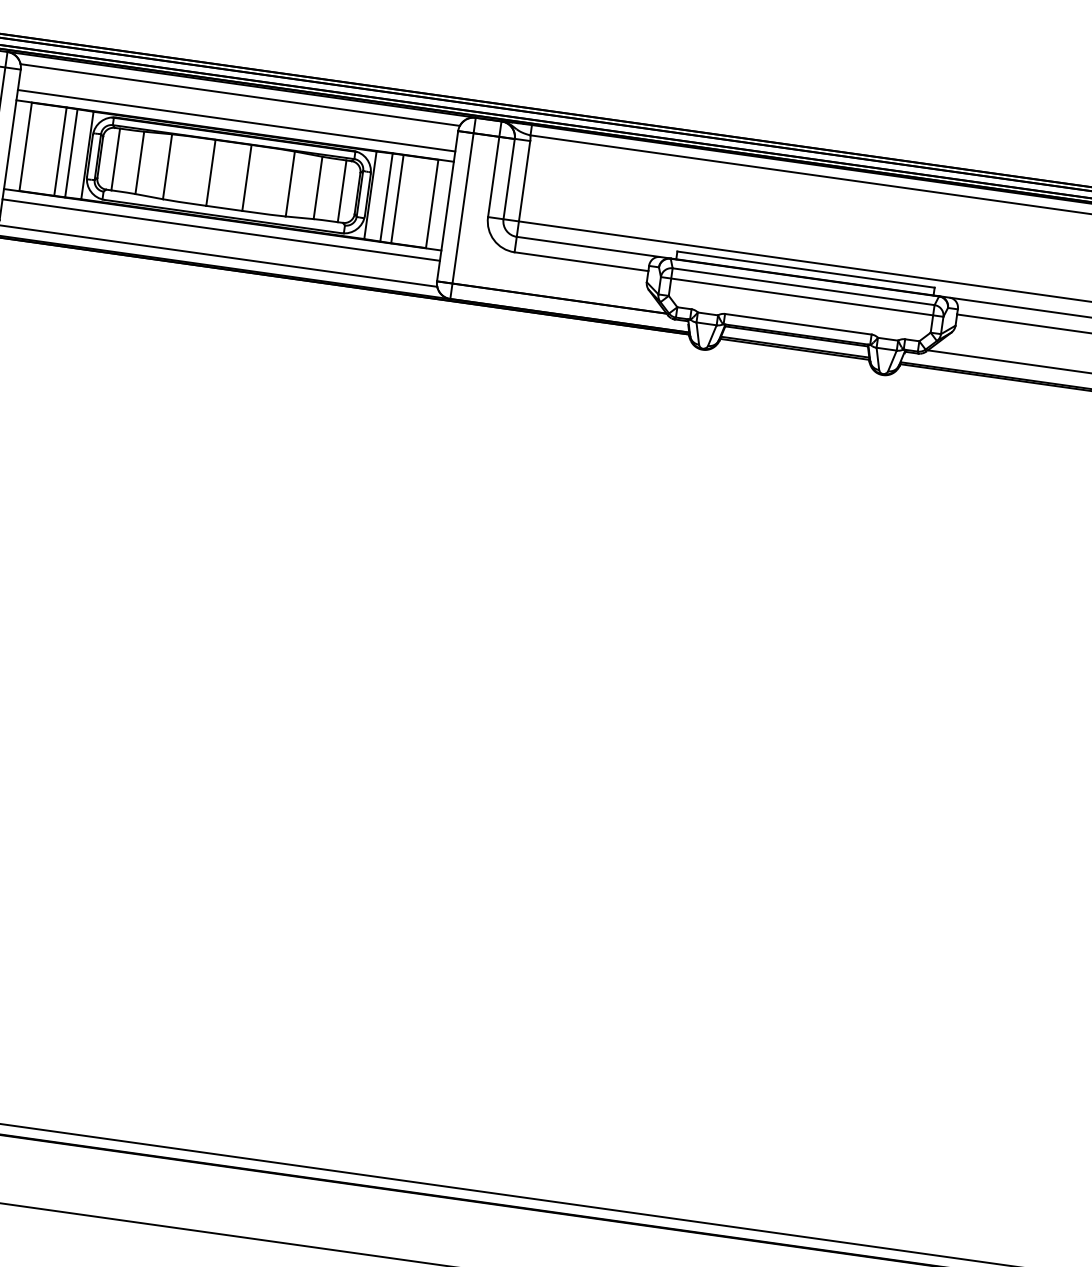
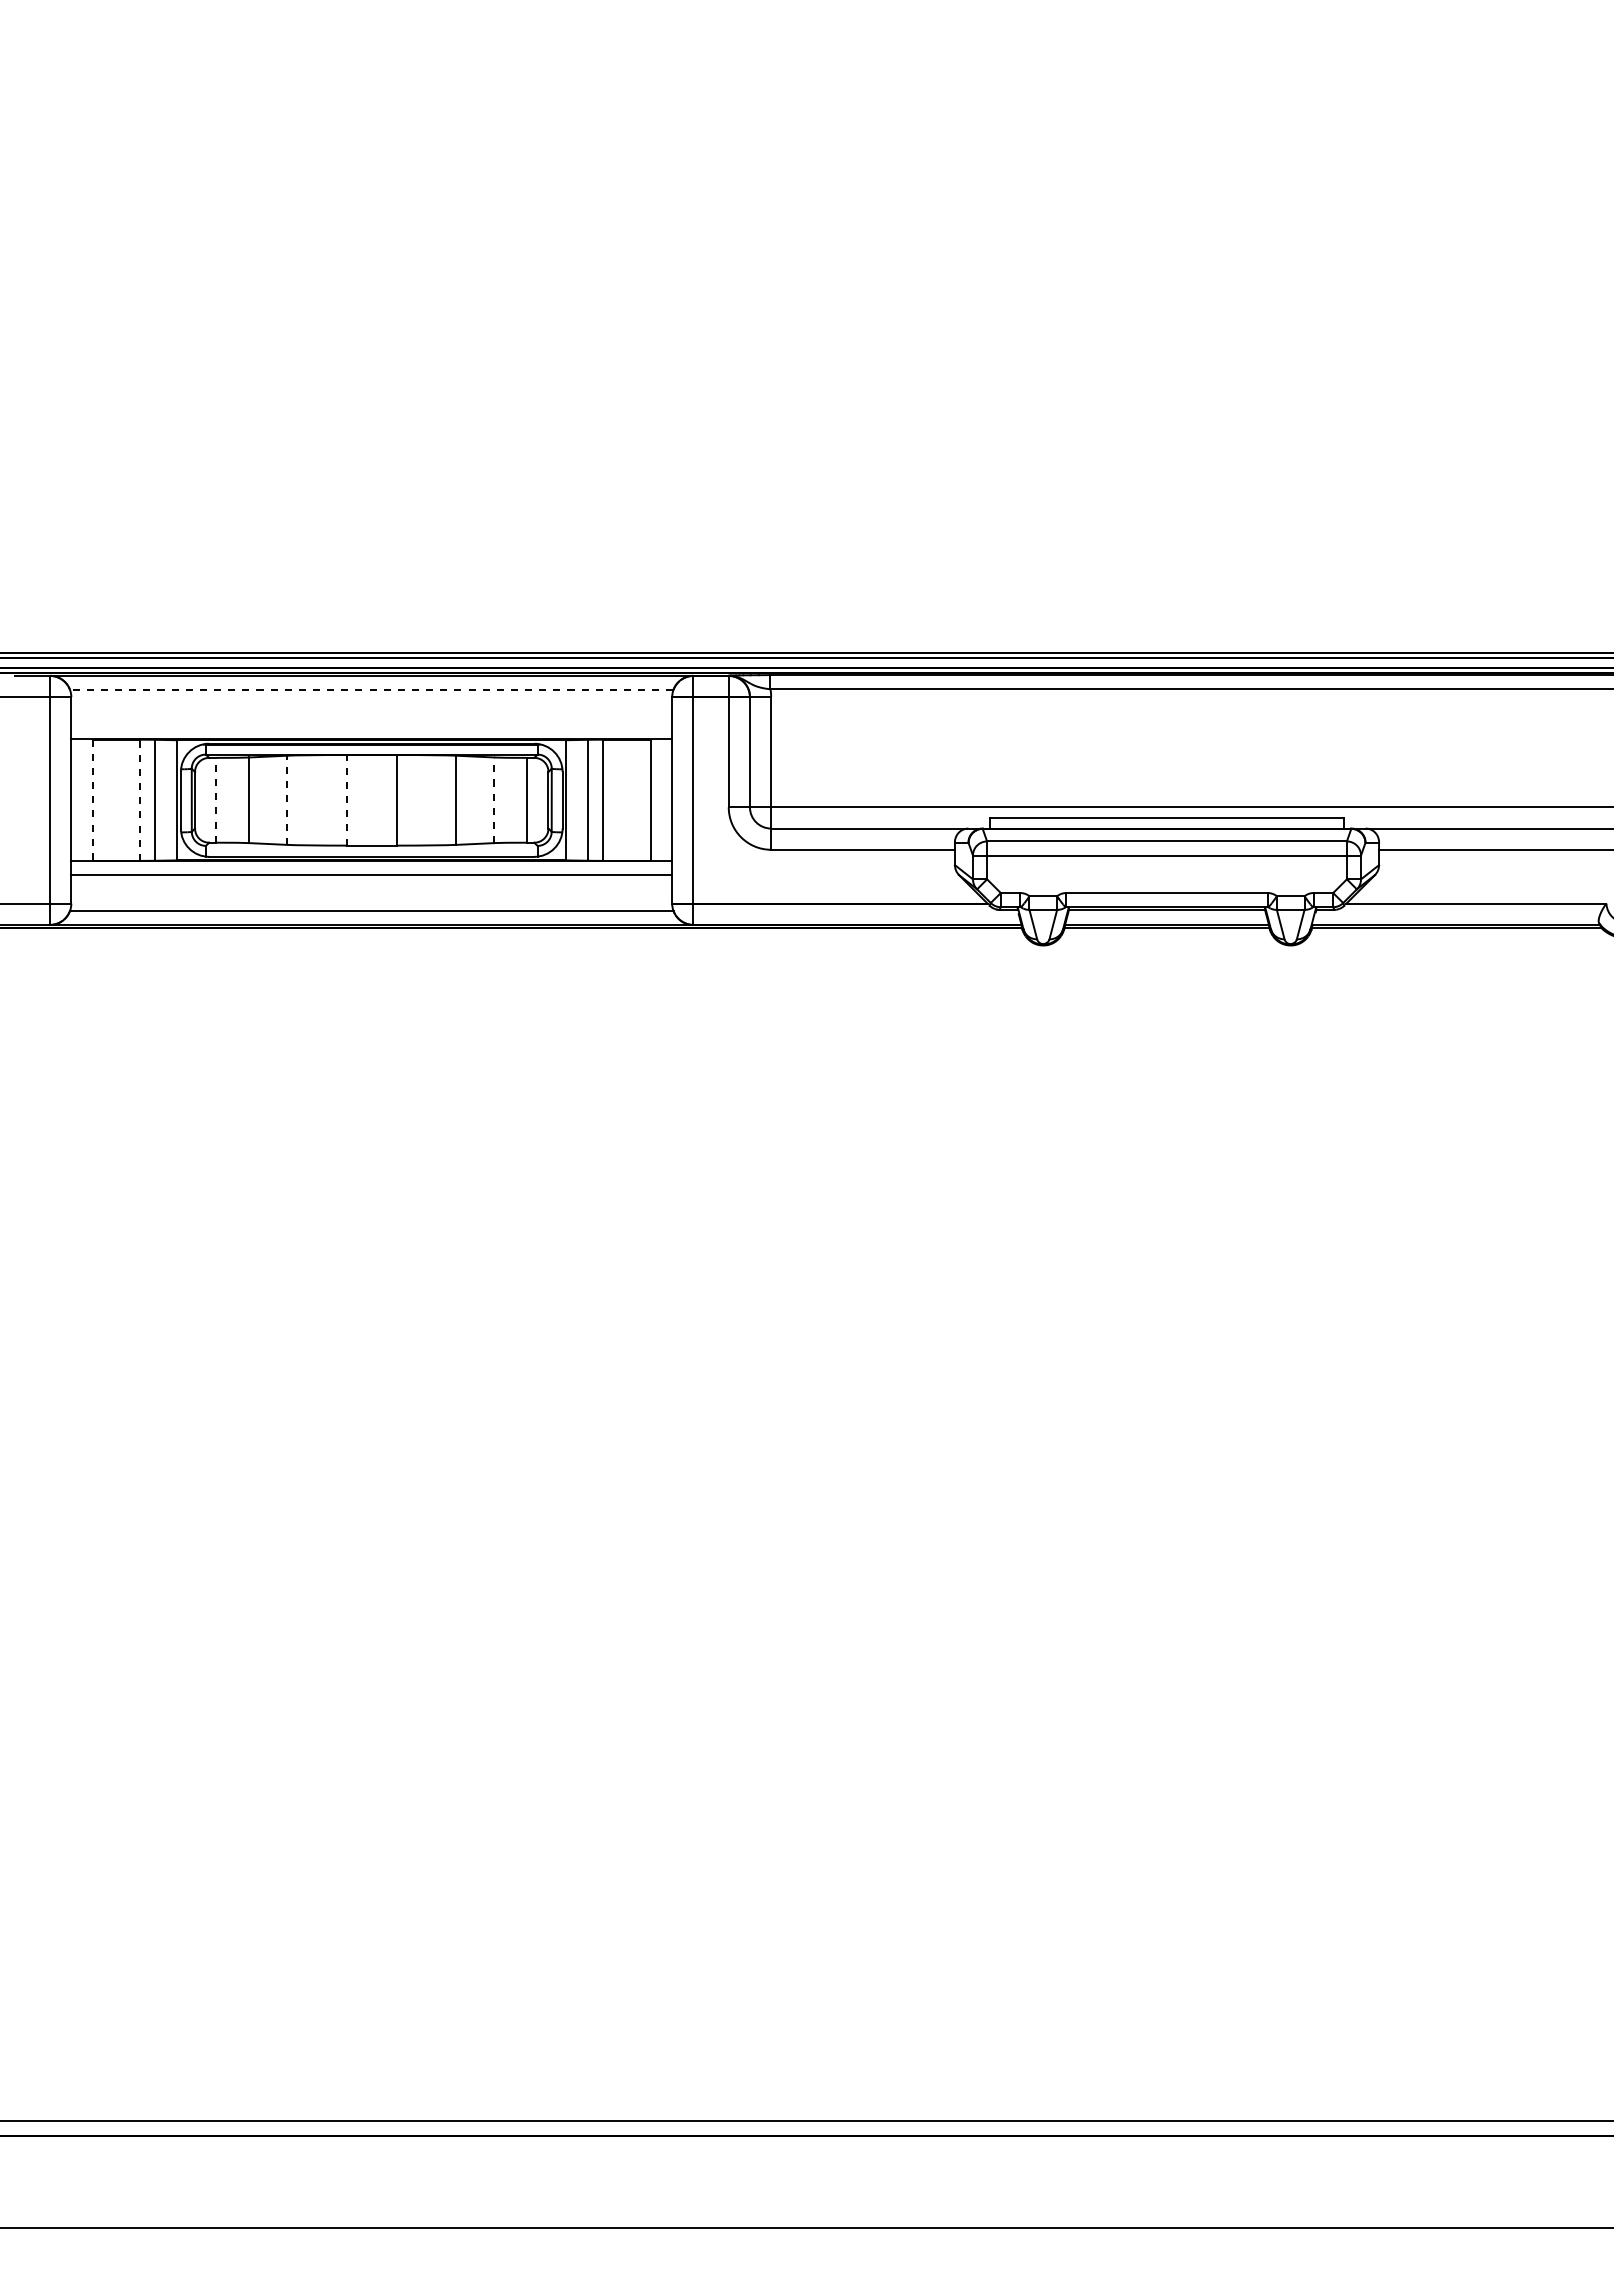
line: (240, 94) -> (371, 689), solid -> dashed
line: (236, 120) -> (371, 725), removed
line: (25, 146) -> (92, 800), solid -> dashed
line: (60, 151) -> (140, 800), solid -> dashed
line: (115, 158) -> (216, 799), solid -> dashed
line: (167, 166) -> (287, 800), solid -> dashed
line: (211, 172) -> (347, 799), solid -> dashed
line: (318, 188) -> (494, 800), solid -> dashed

